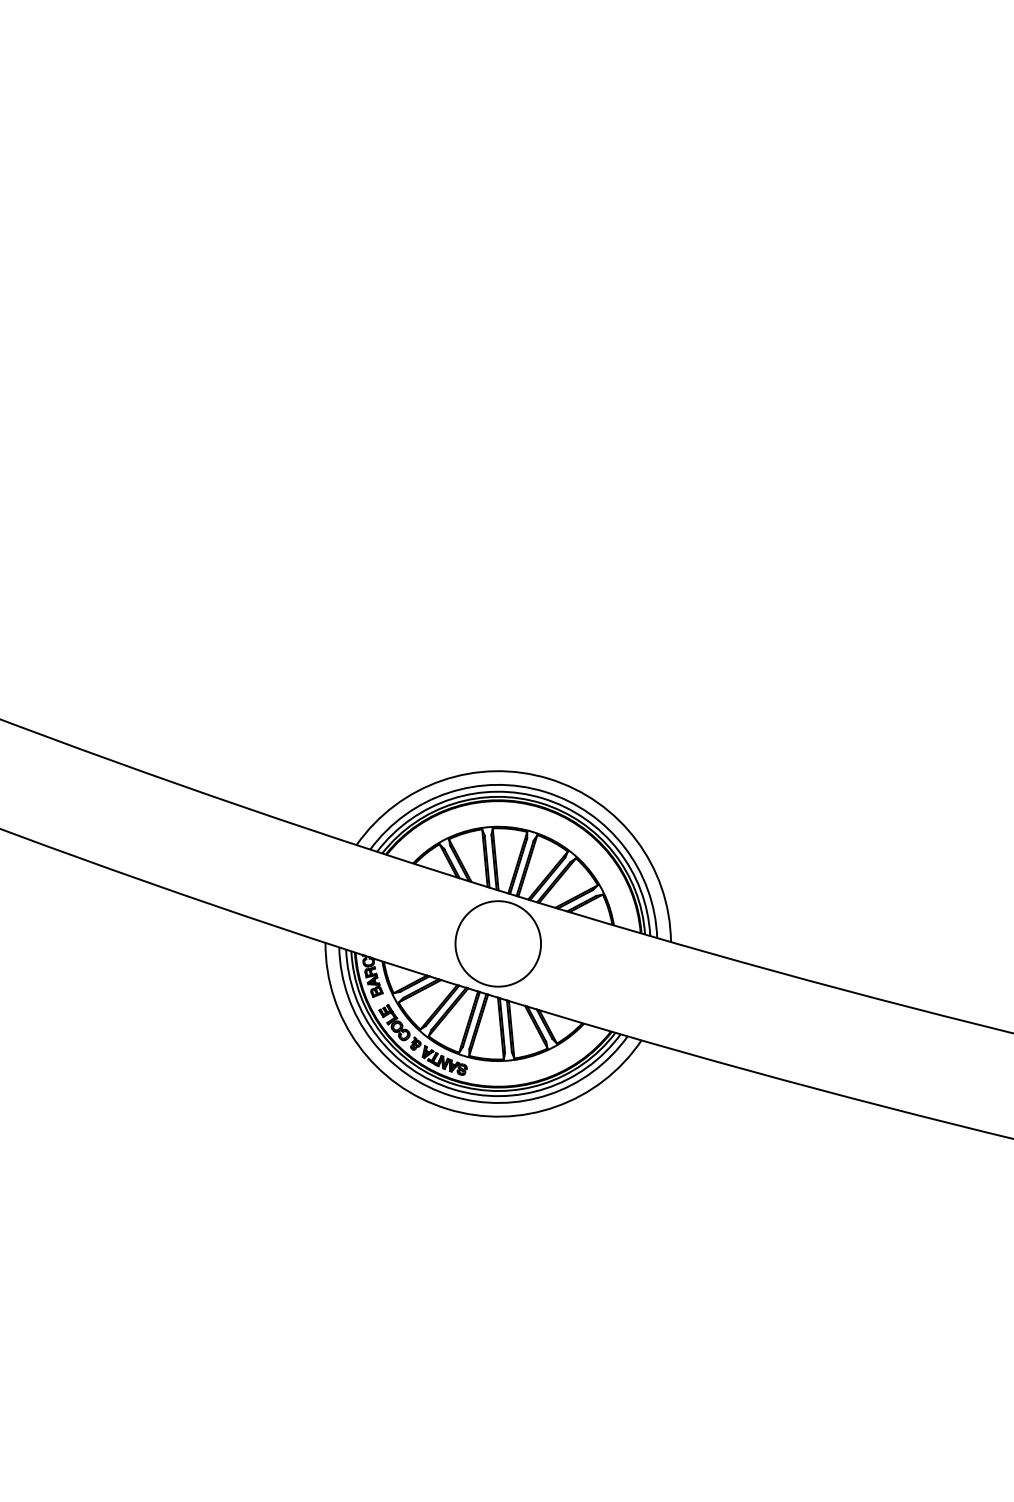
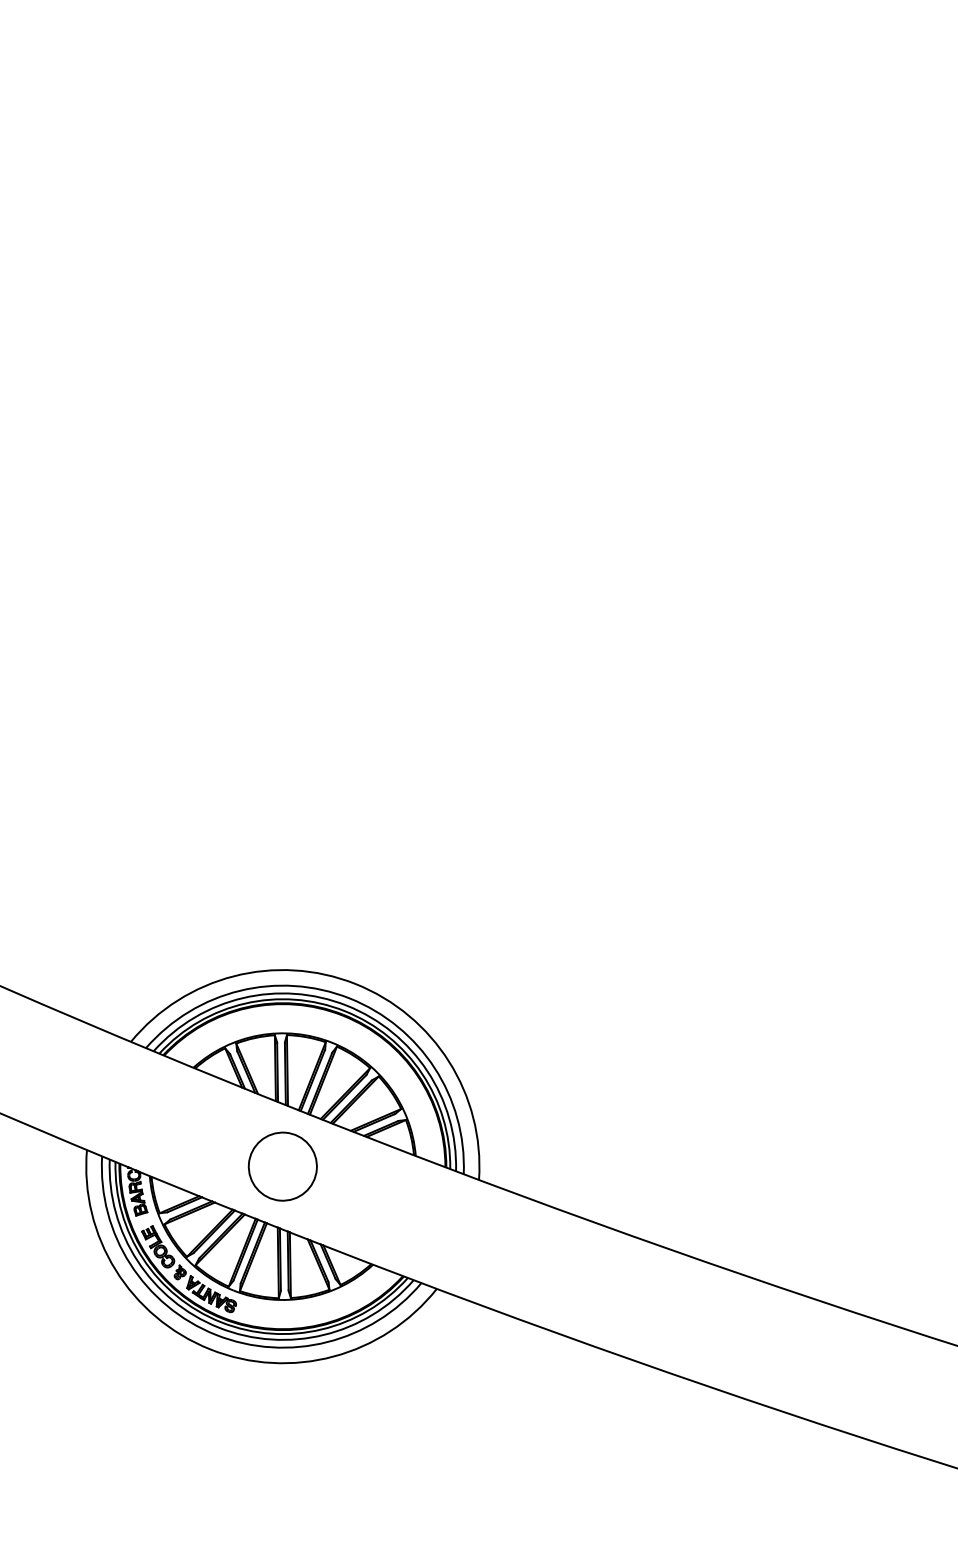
circle: (498, 943) -> (283, 1166), size x0.7

